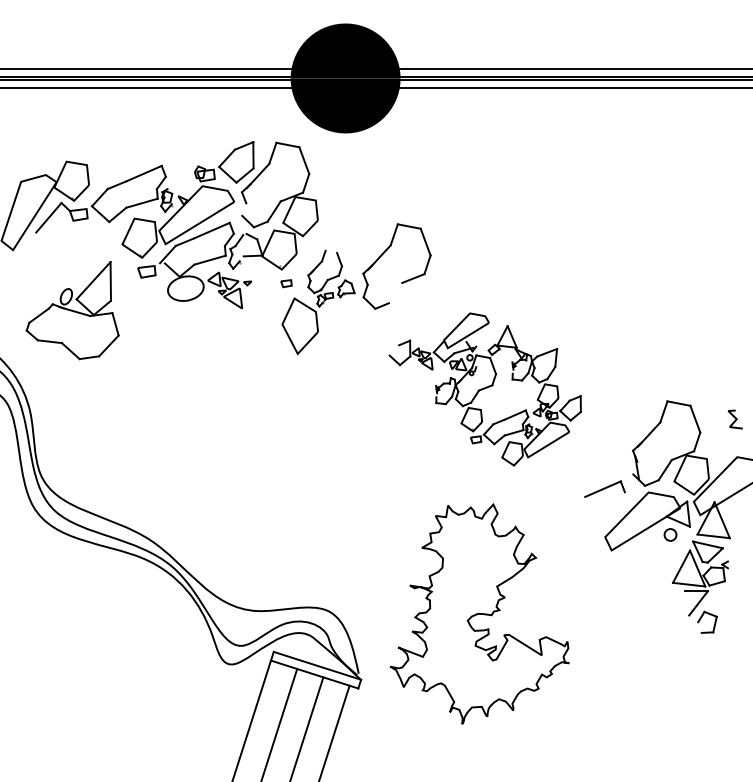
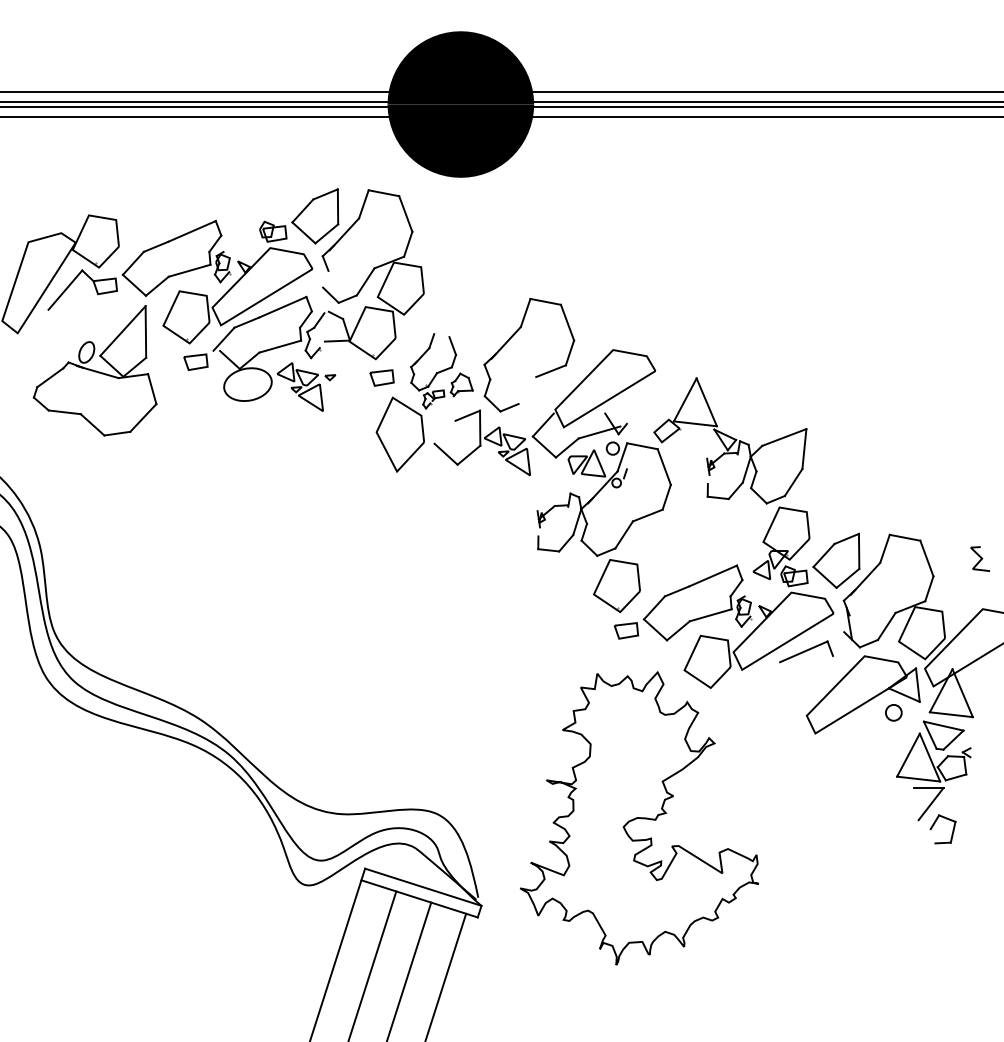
part: (286, 283) -> (381, 377), size x1.67
part: (72, 310) -> (94, 370), moved
part: (484, 389) -> (646, 518), size x1.67

